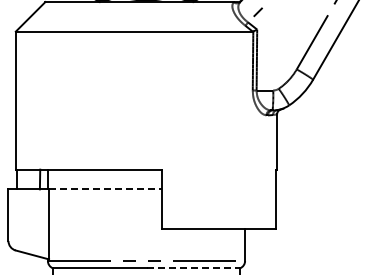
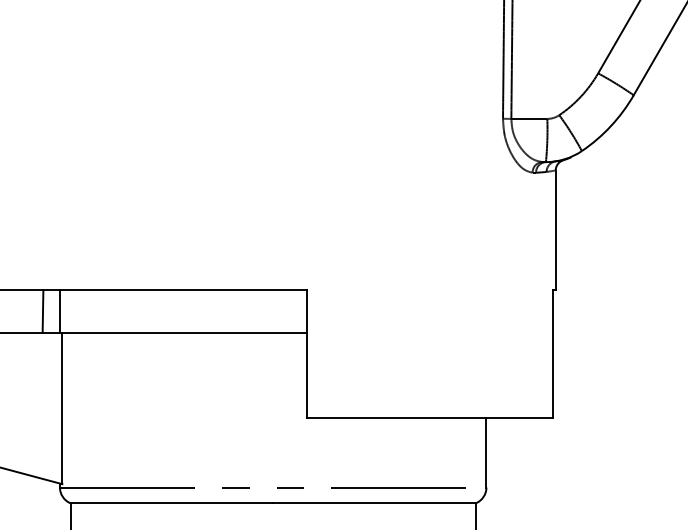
line: (105, 189) -> (184, 332), dashed -> solid
line: (193, 268) -> (374, 503), dashed -> solid

